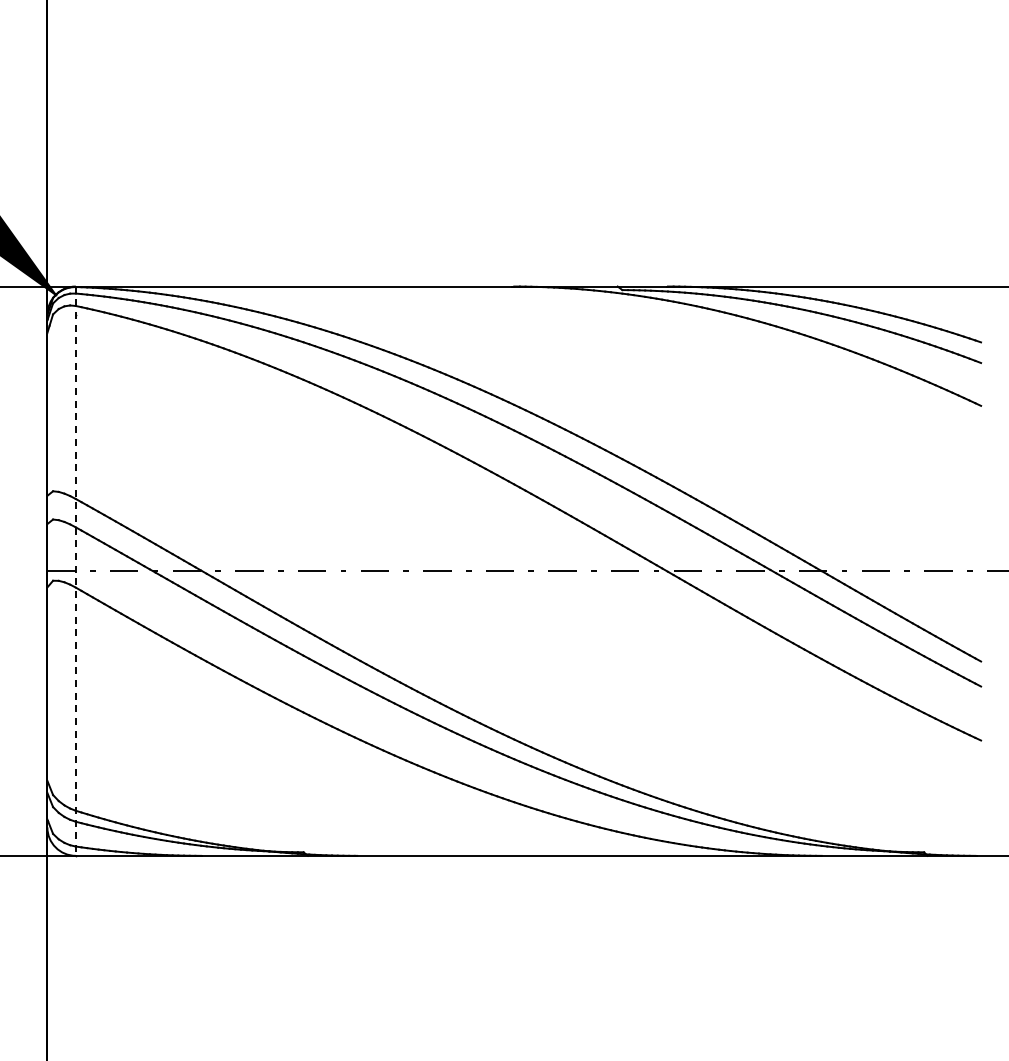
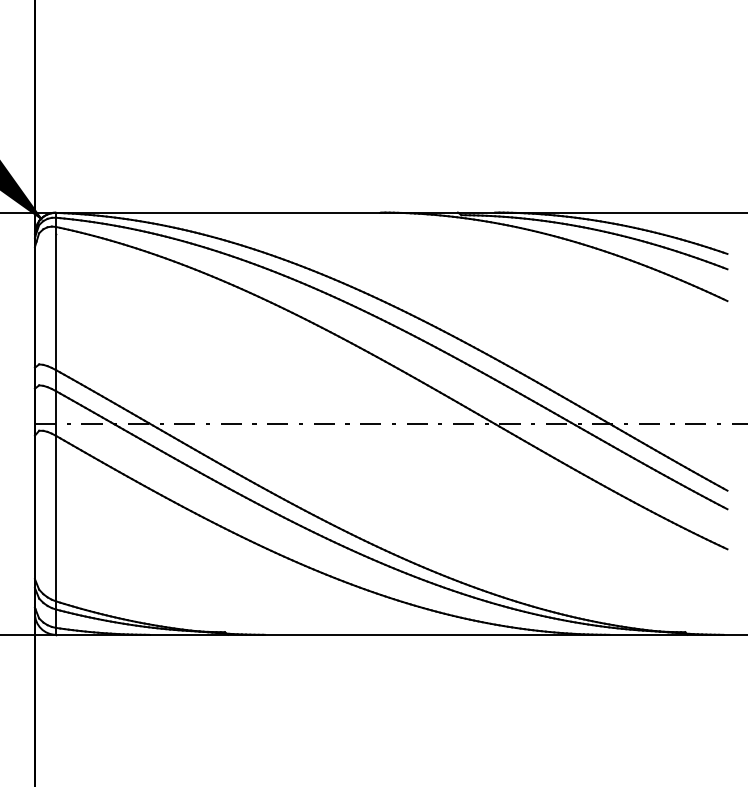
line: (75, 571) -> (55, 423), dashed -> solid

